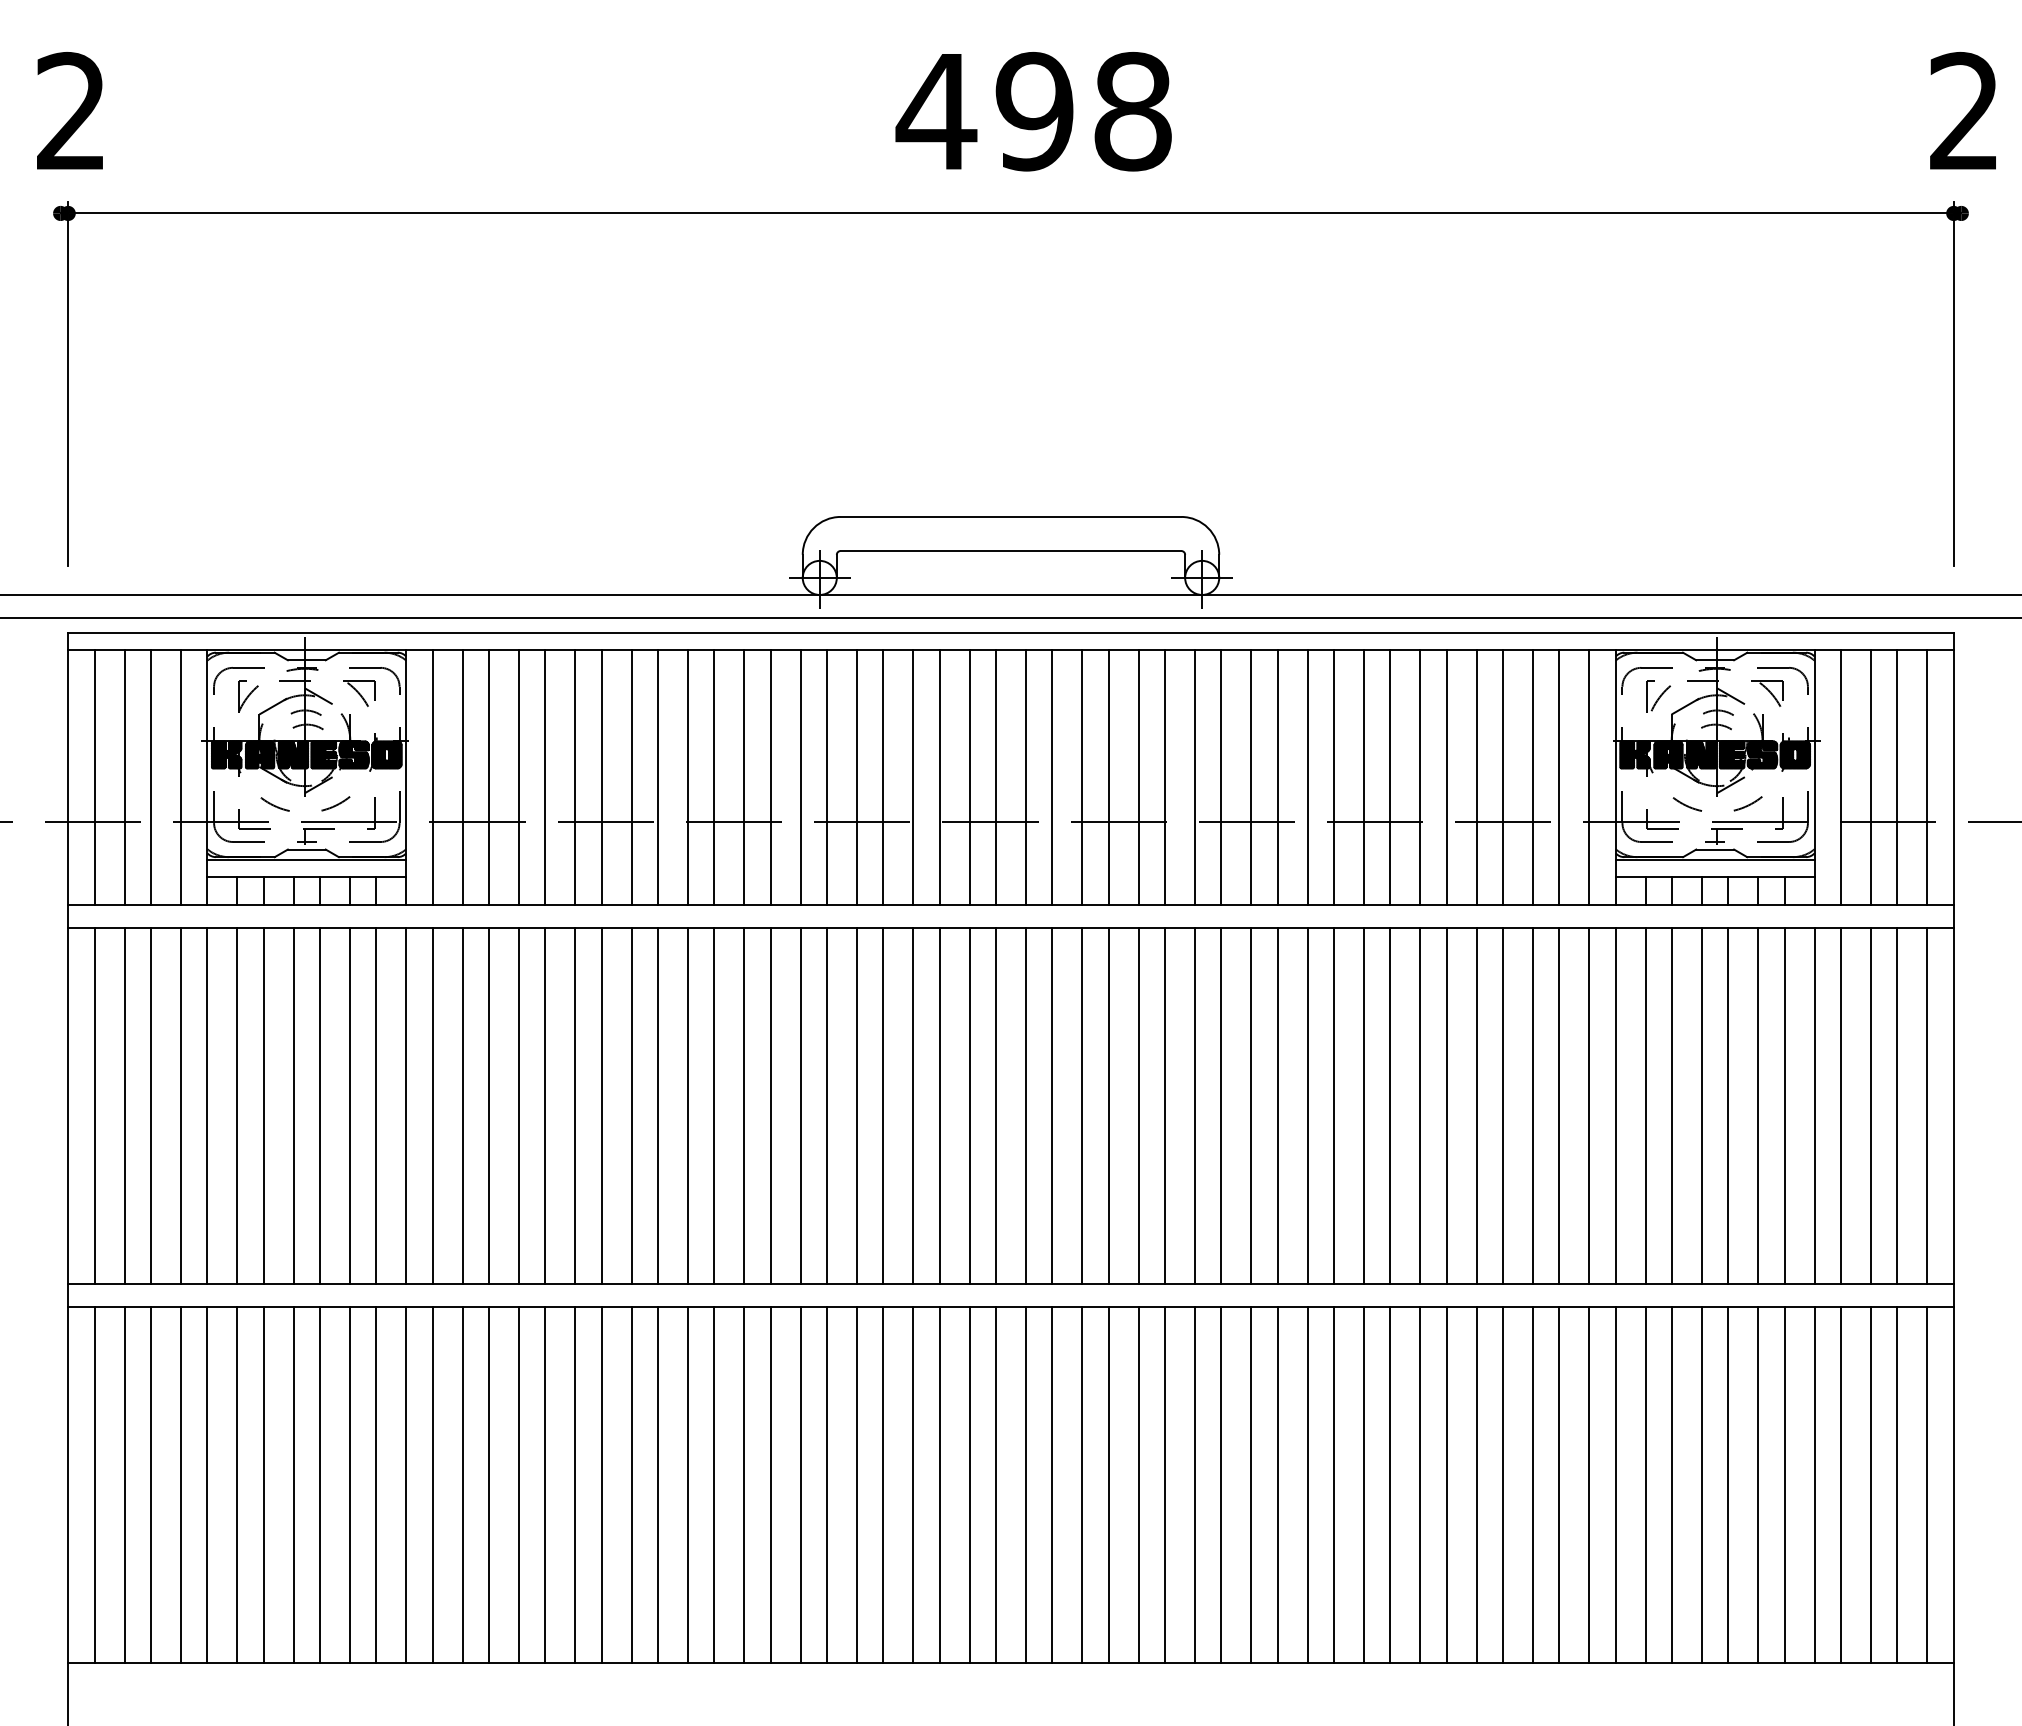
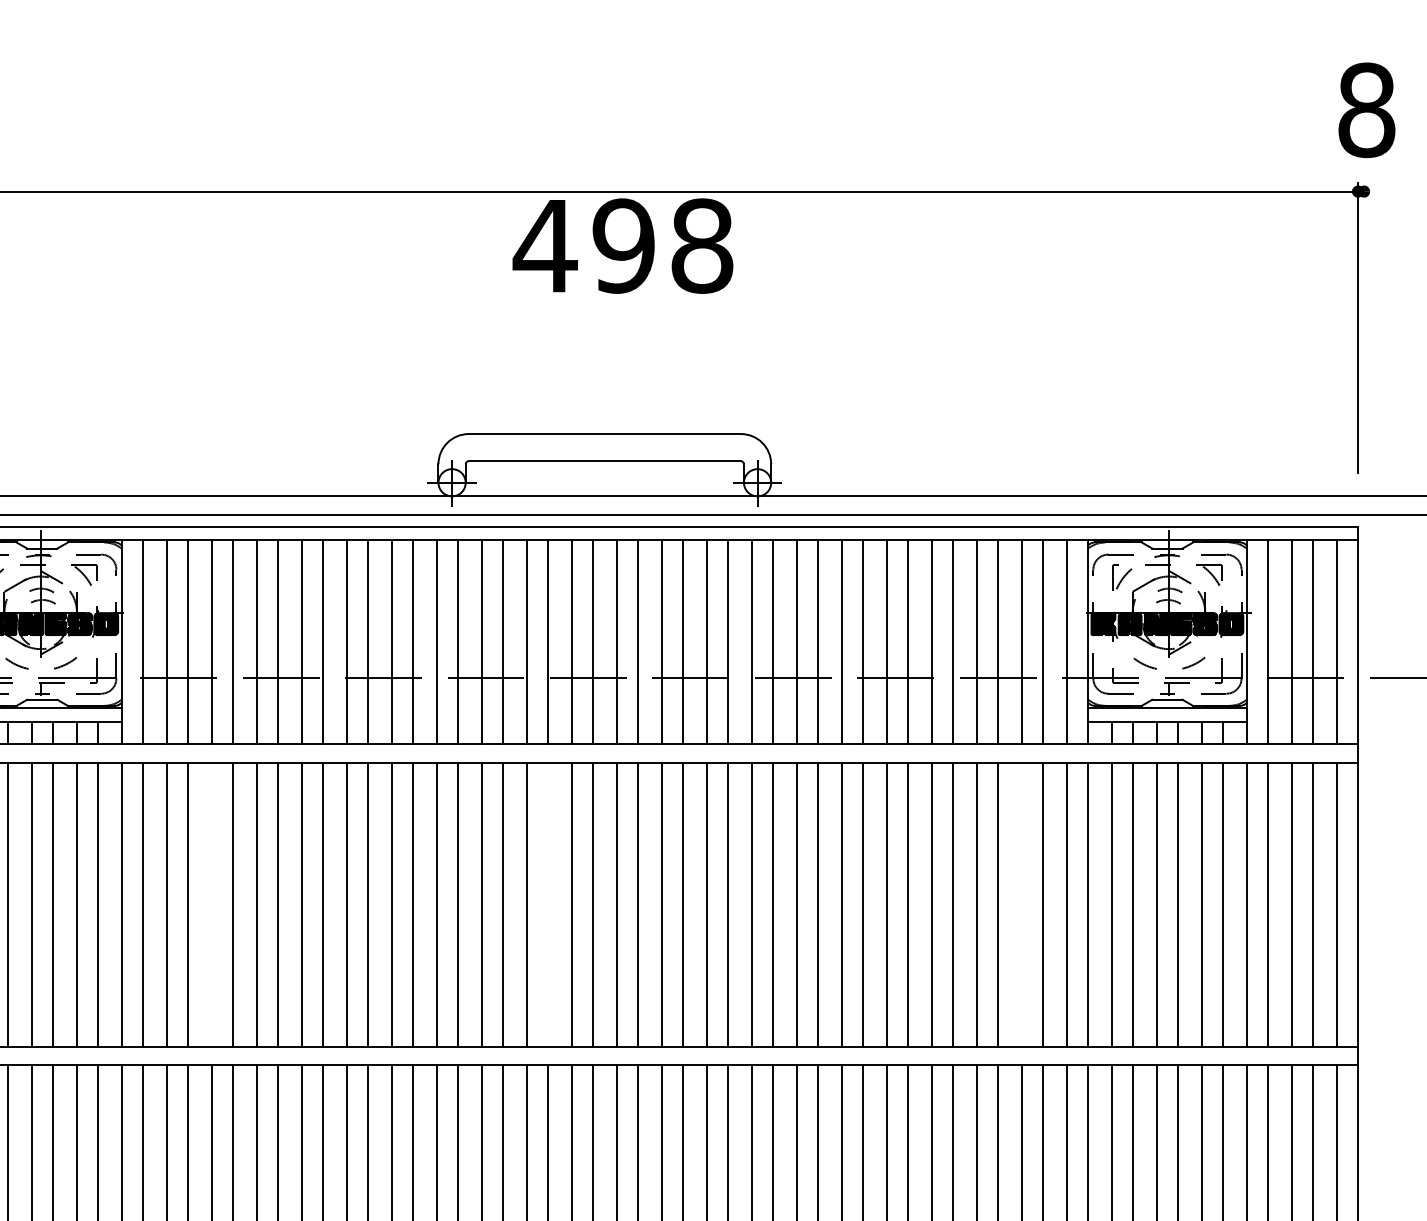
text: (1033, 111) -> (622, 245), moved
text: (1964, 111) -> (1366, 110), 2 -> 8
line: (518, 1106) -> (211, 905), removed
line: (939, 1106) -> (547, 905), removed
line: (1532, 1106) -> (1021, 905), removed

